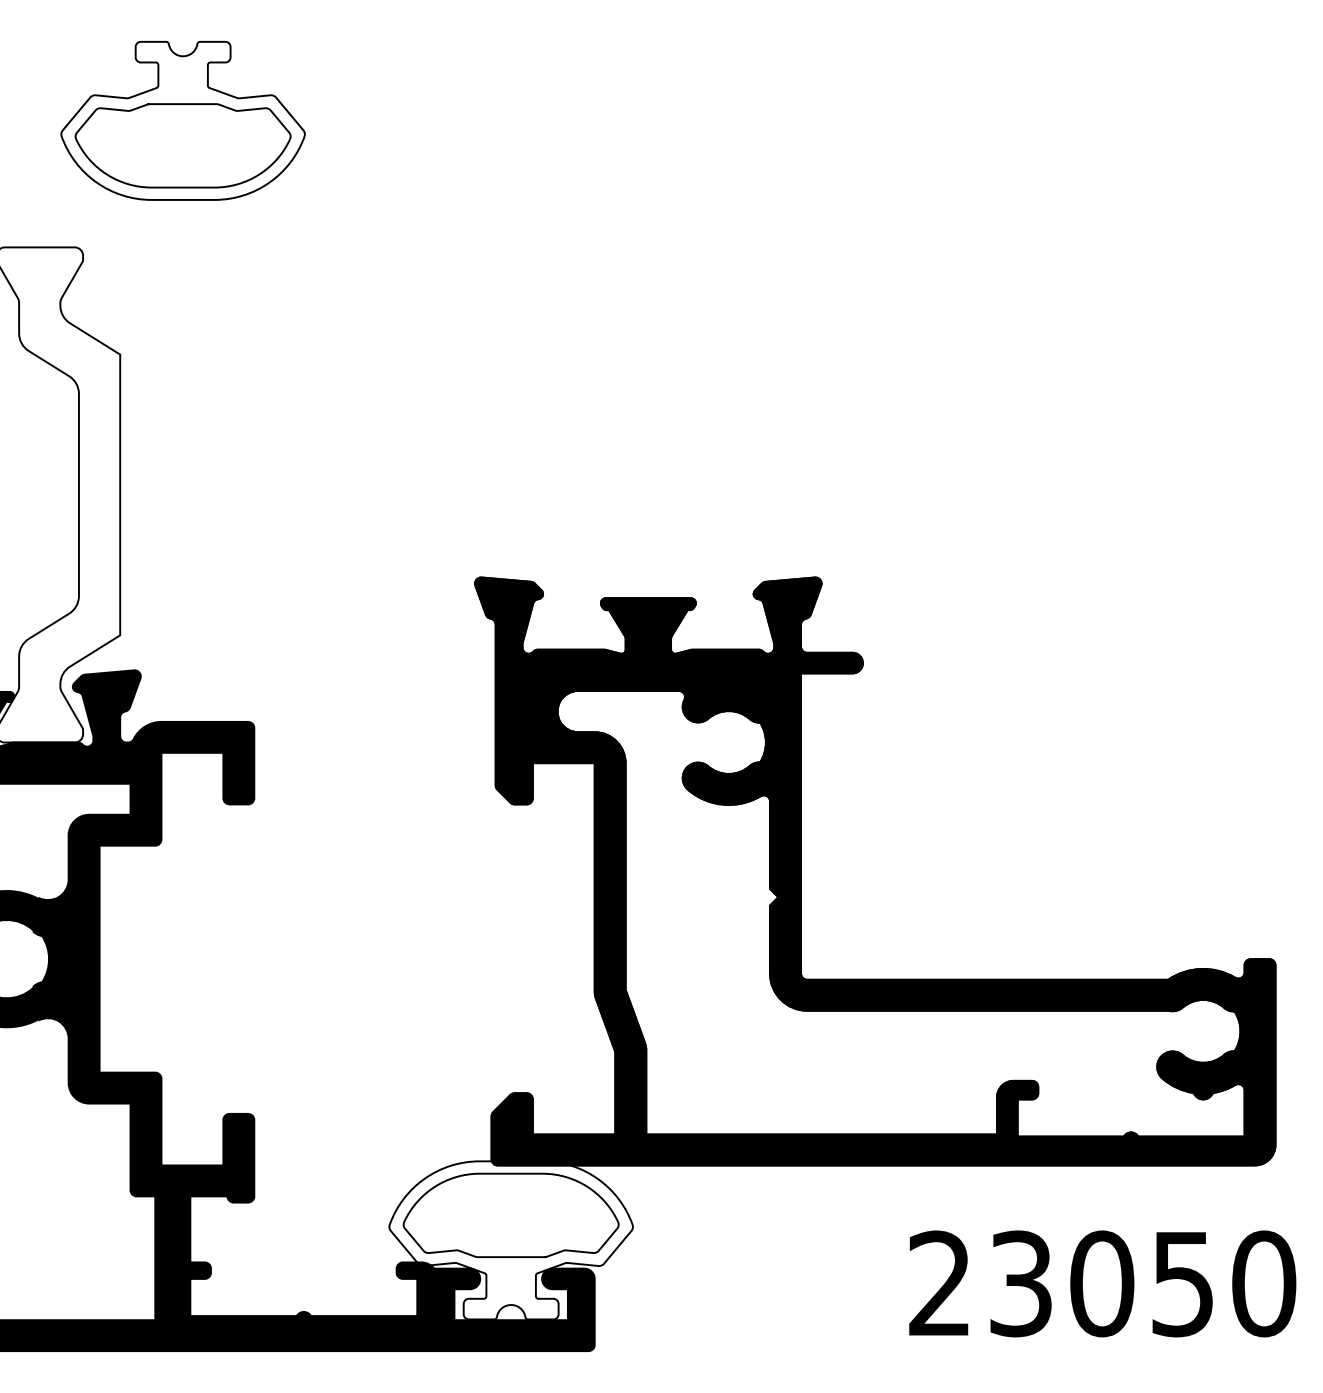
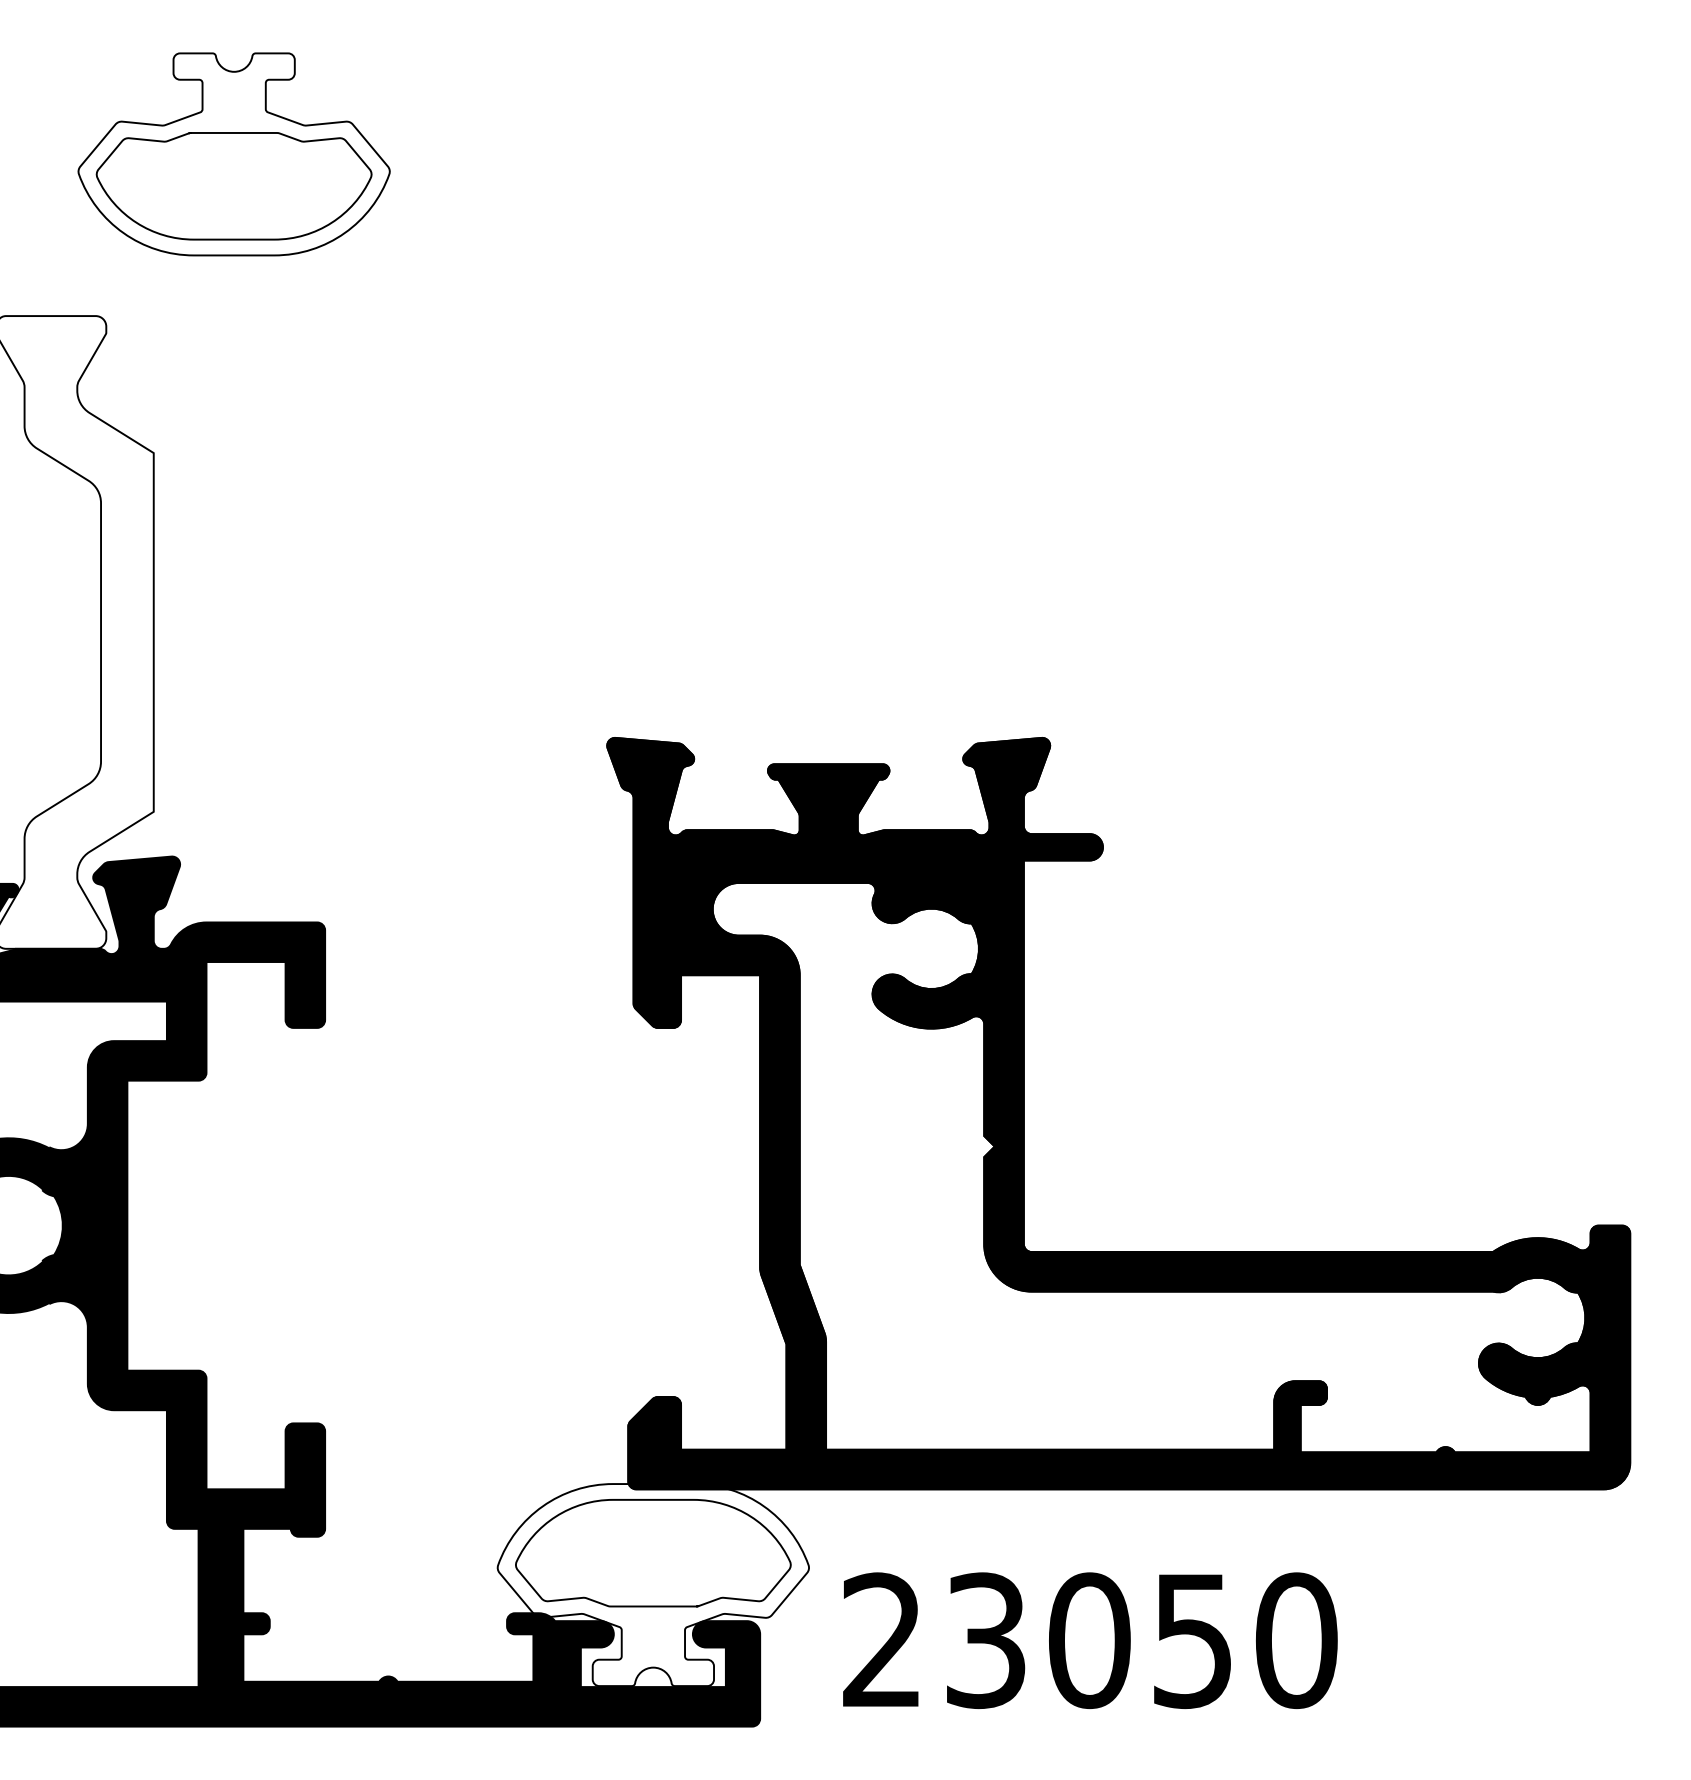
text: (1102, 1283) -> (1090, 1640), moved

